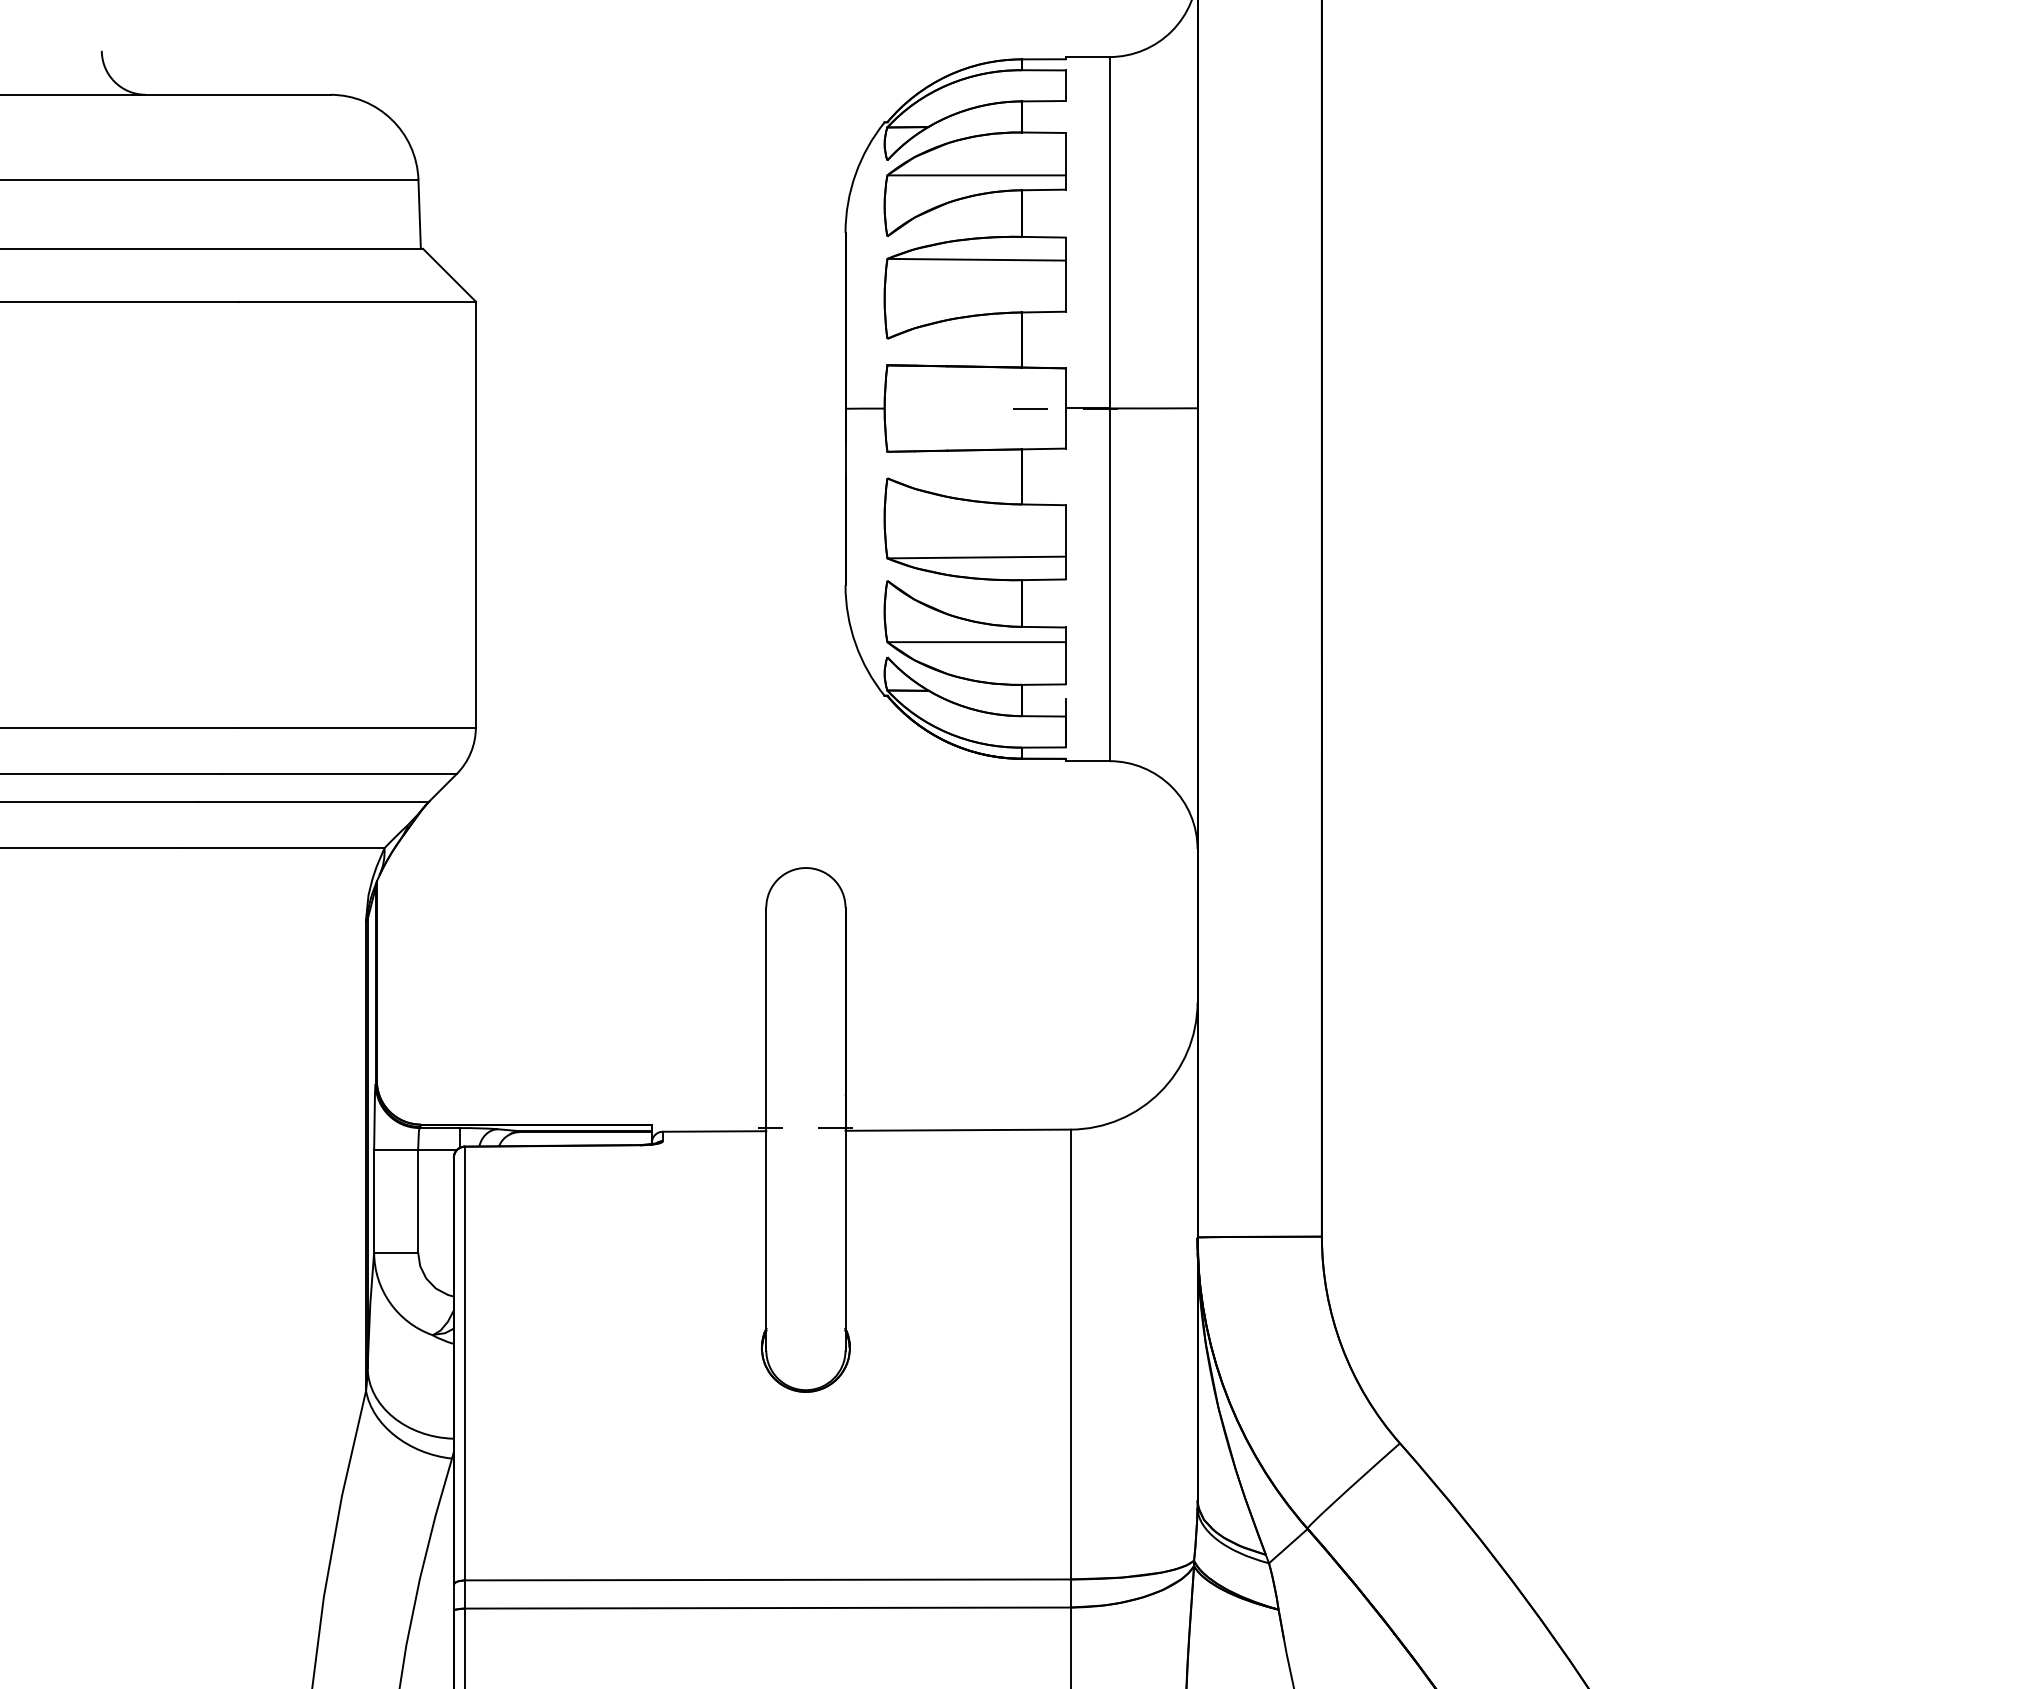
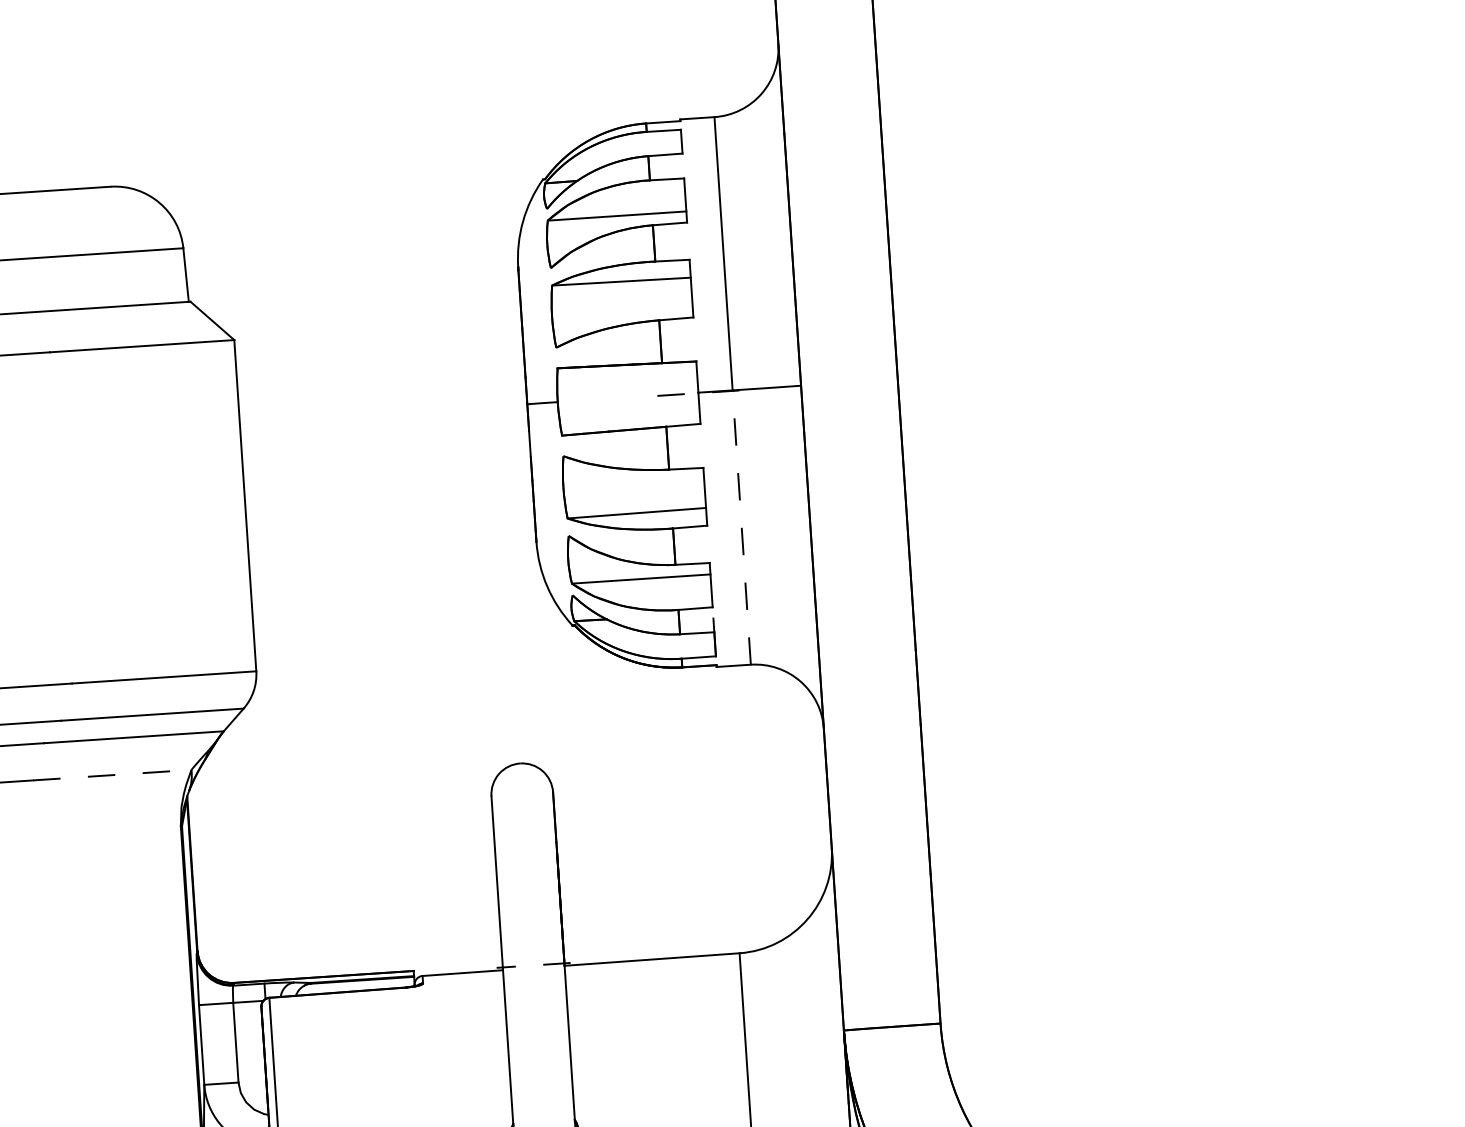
line: (1109, 584) -> (741, 527), solid -> dashed
line: (282, 848) -> (112, 775), solid -> dashed

